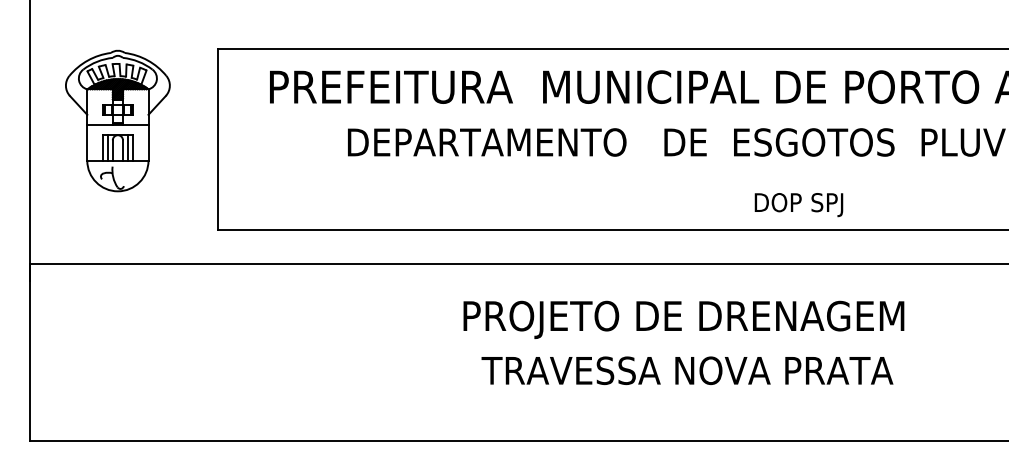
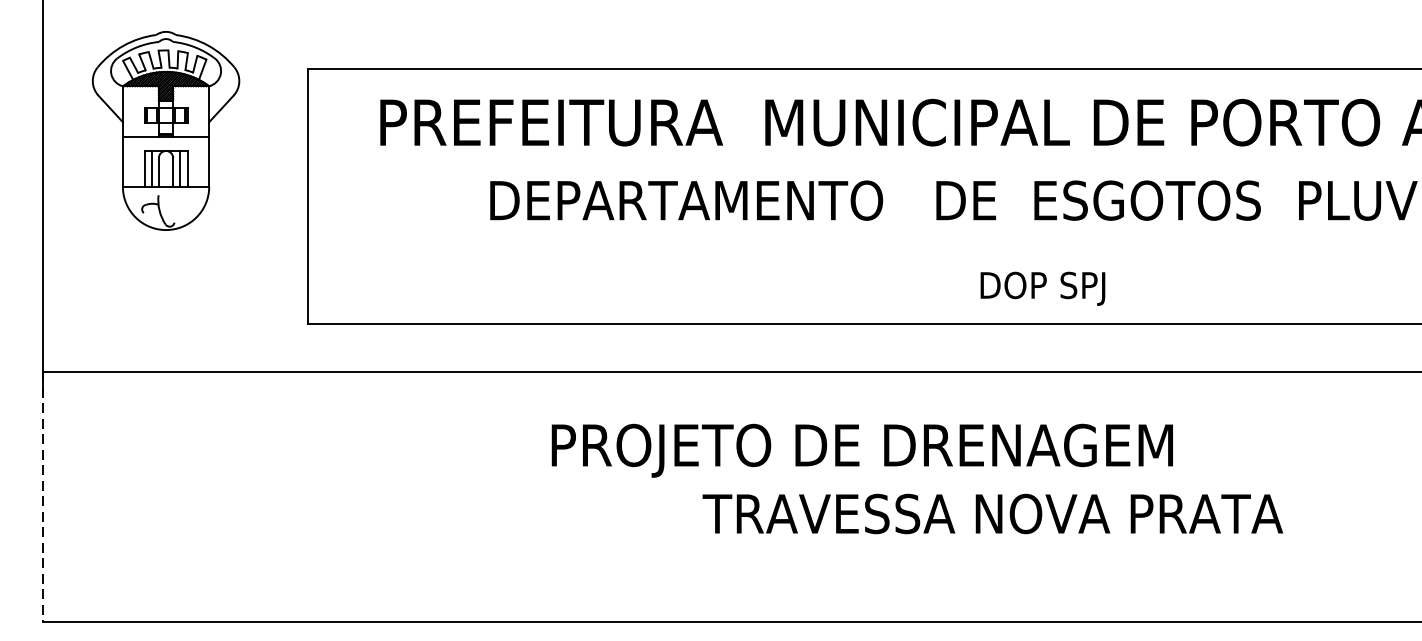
part: (117, 120) -> (165, 130), moved
text: (798, 205) -> (1042, 289), moved
text: (683, 319) -> (861, 450), moved
line: (30, 352) -> (42, 496), solid -> dashed
text: (687, 370) -> (992, 513), moved

